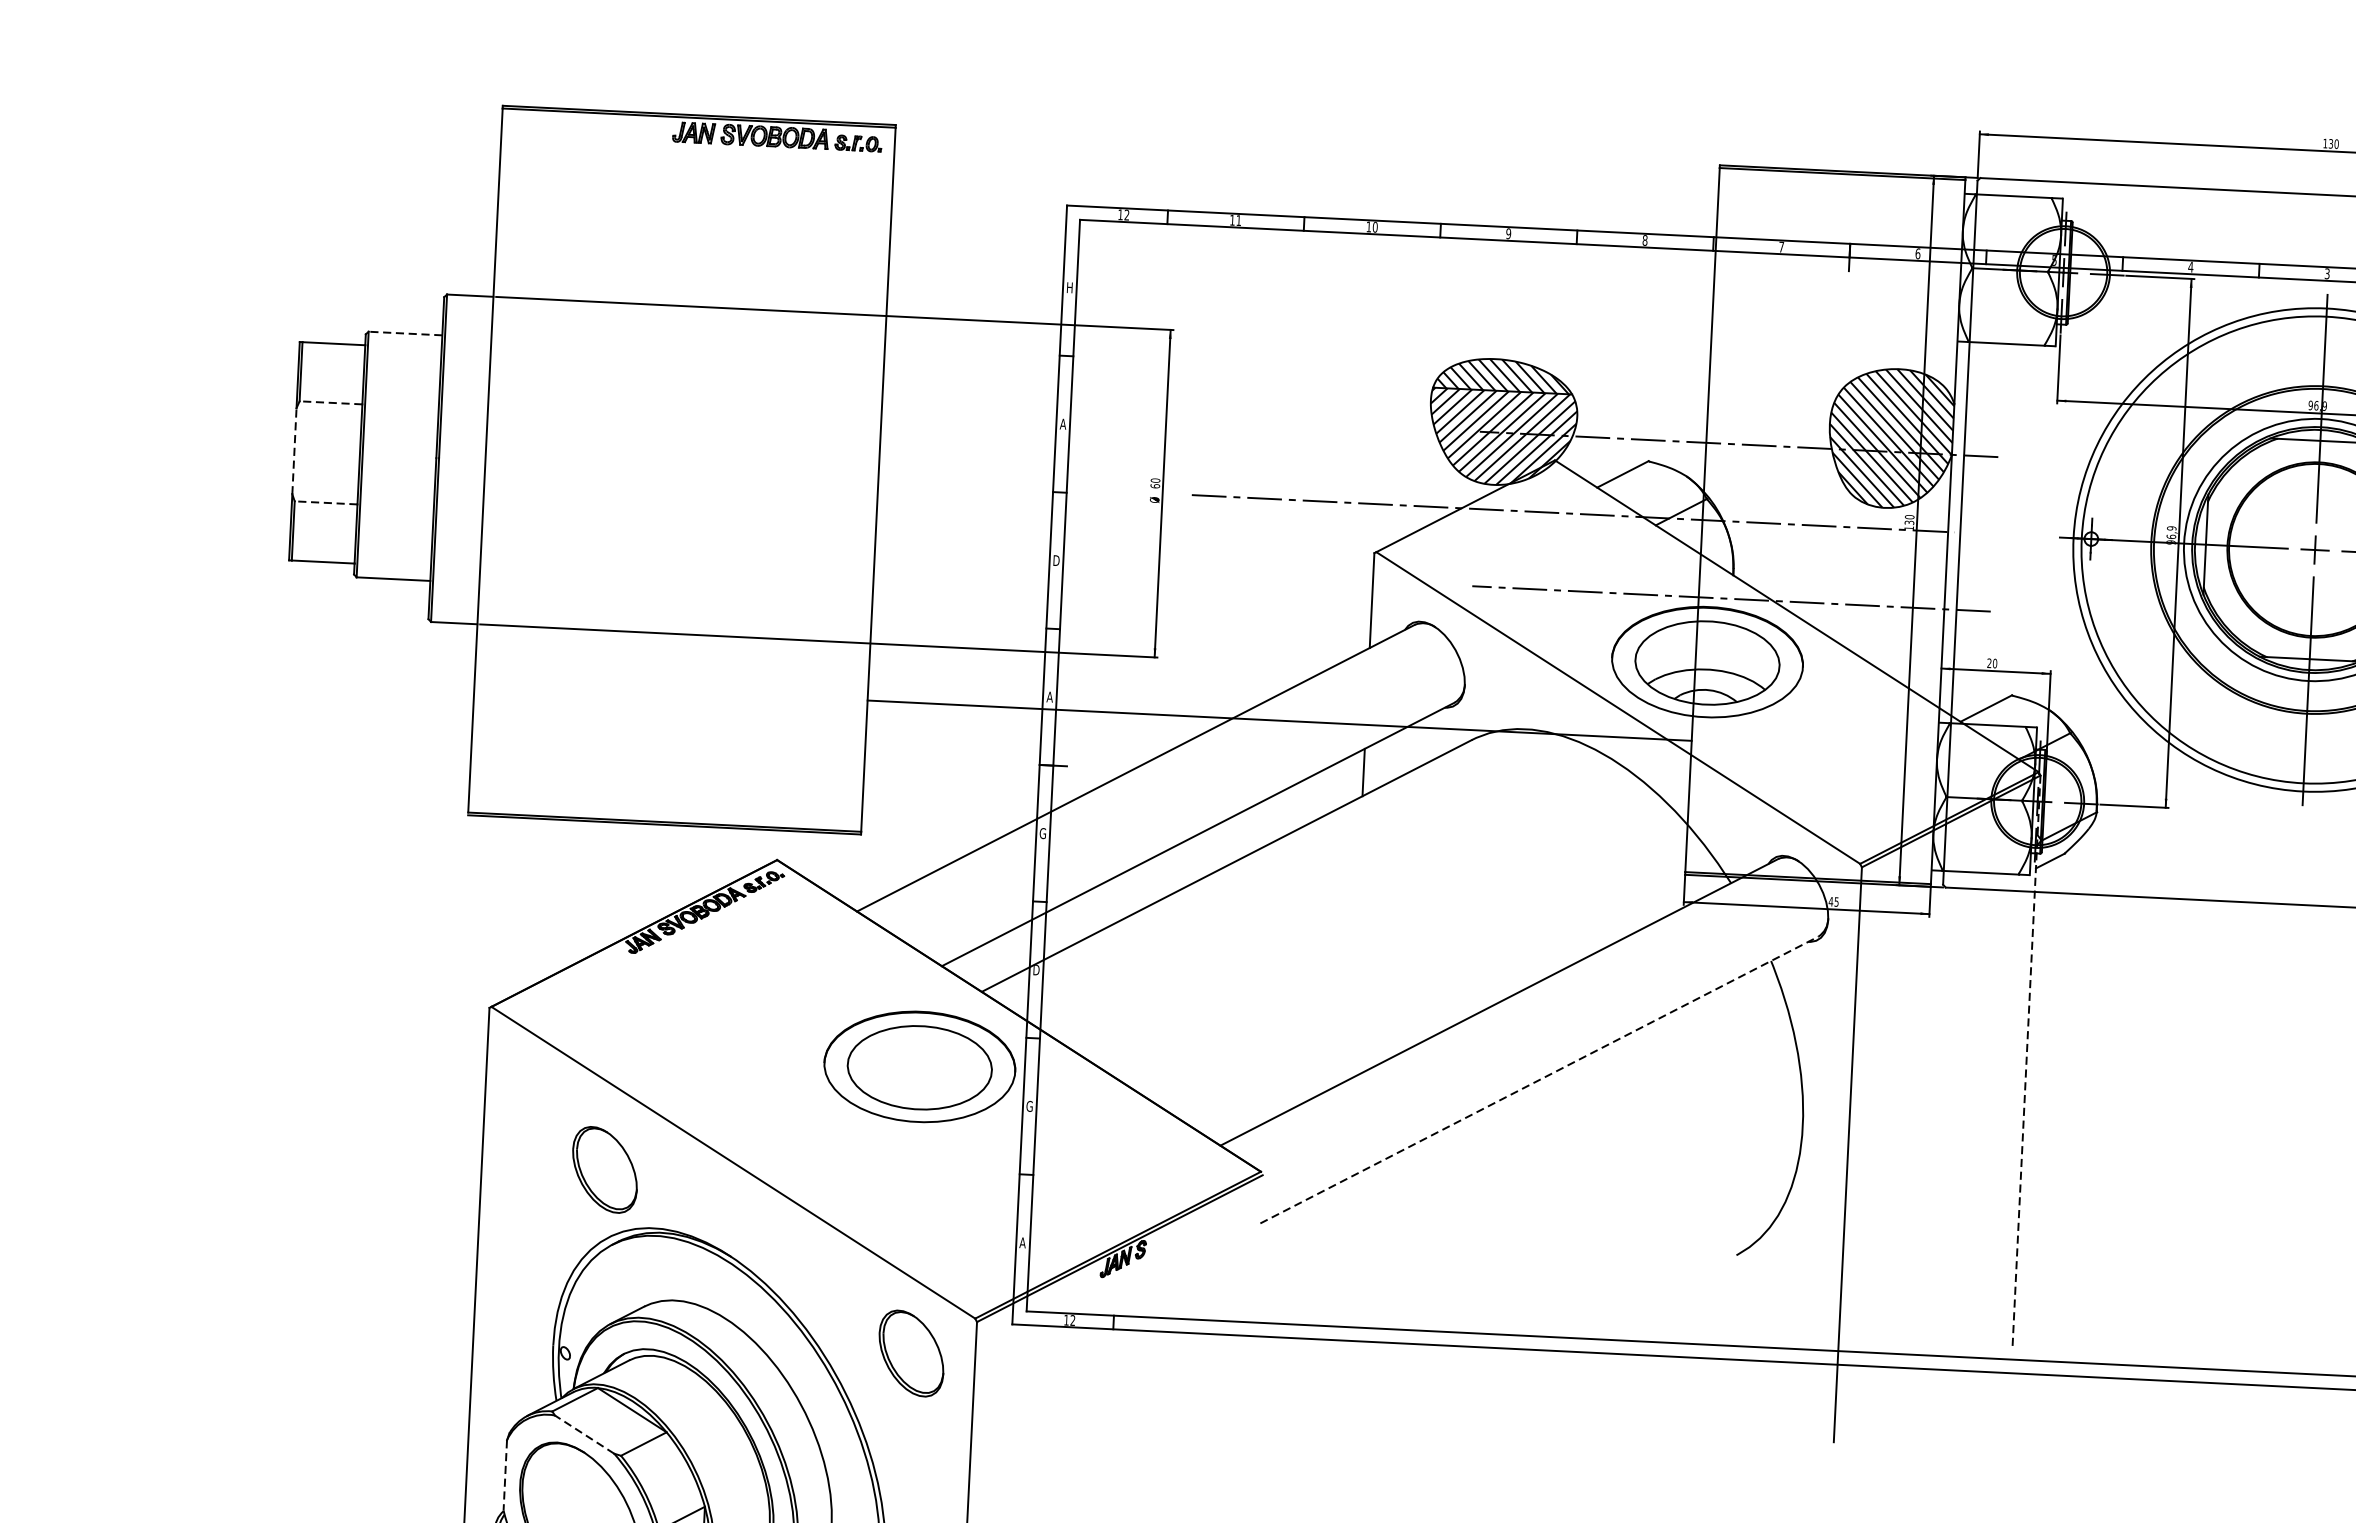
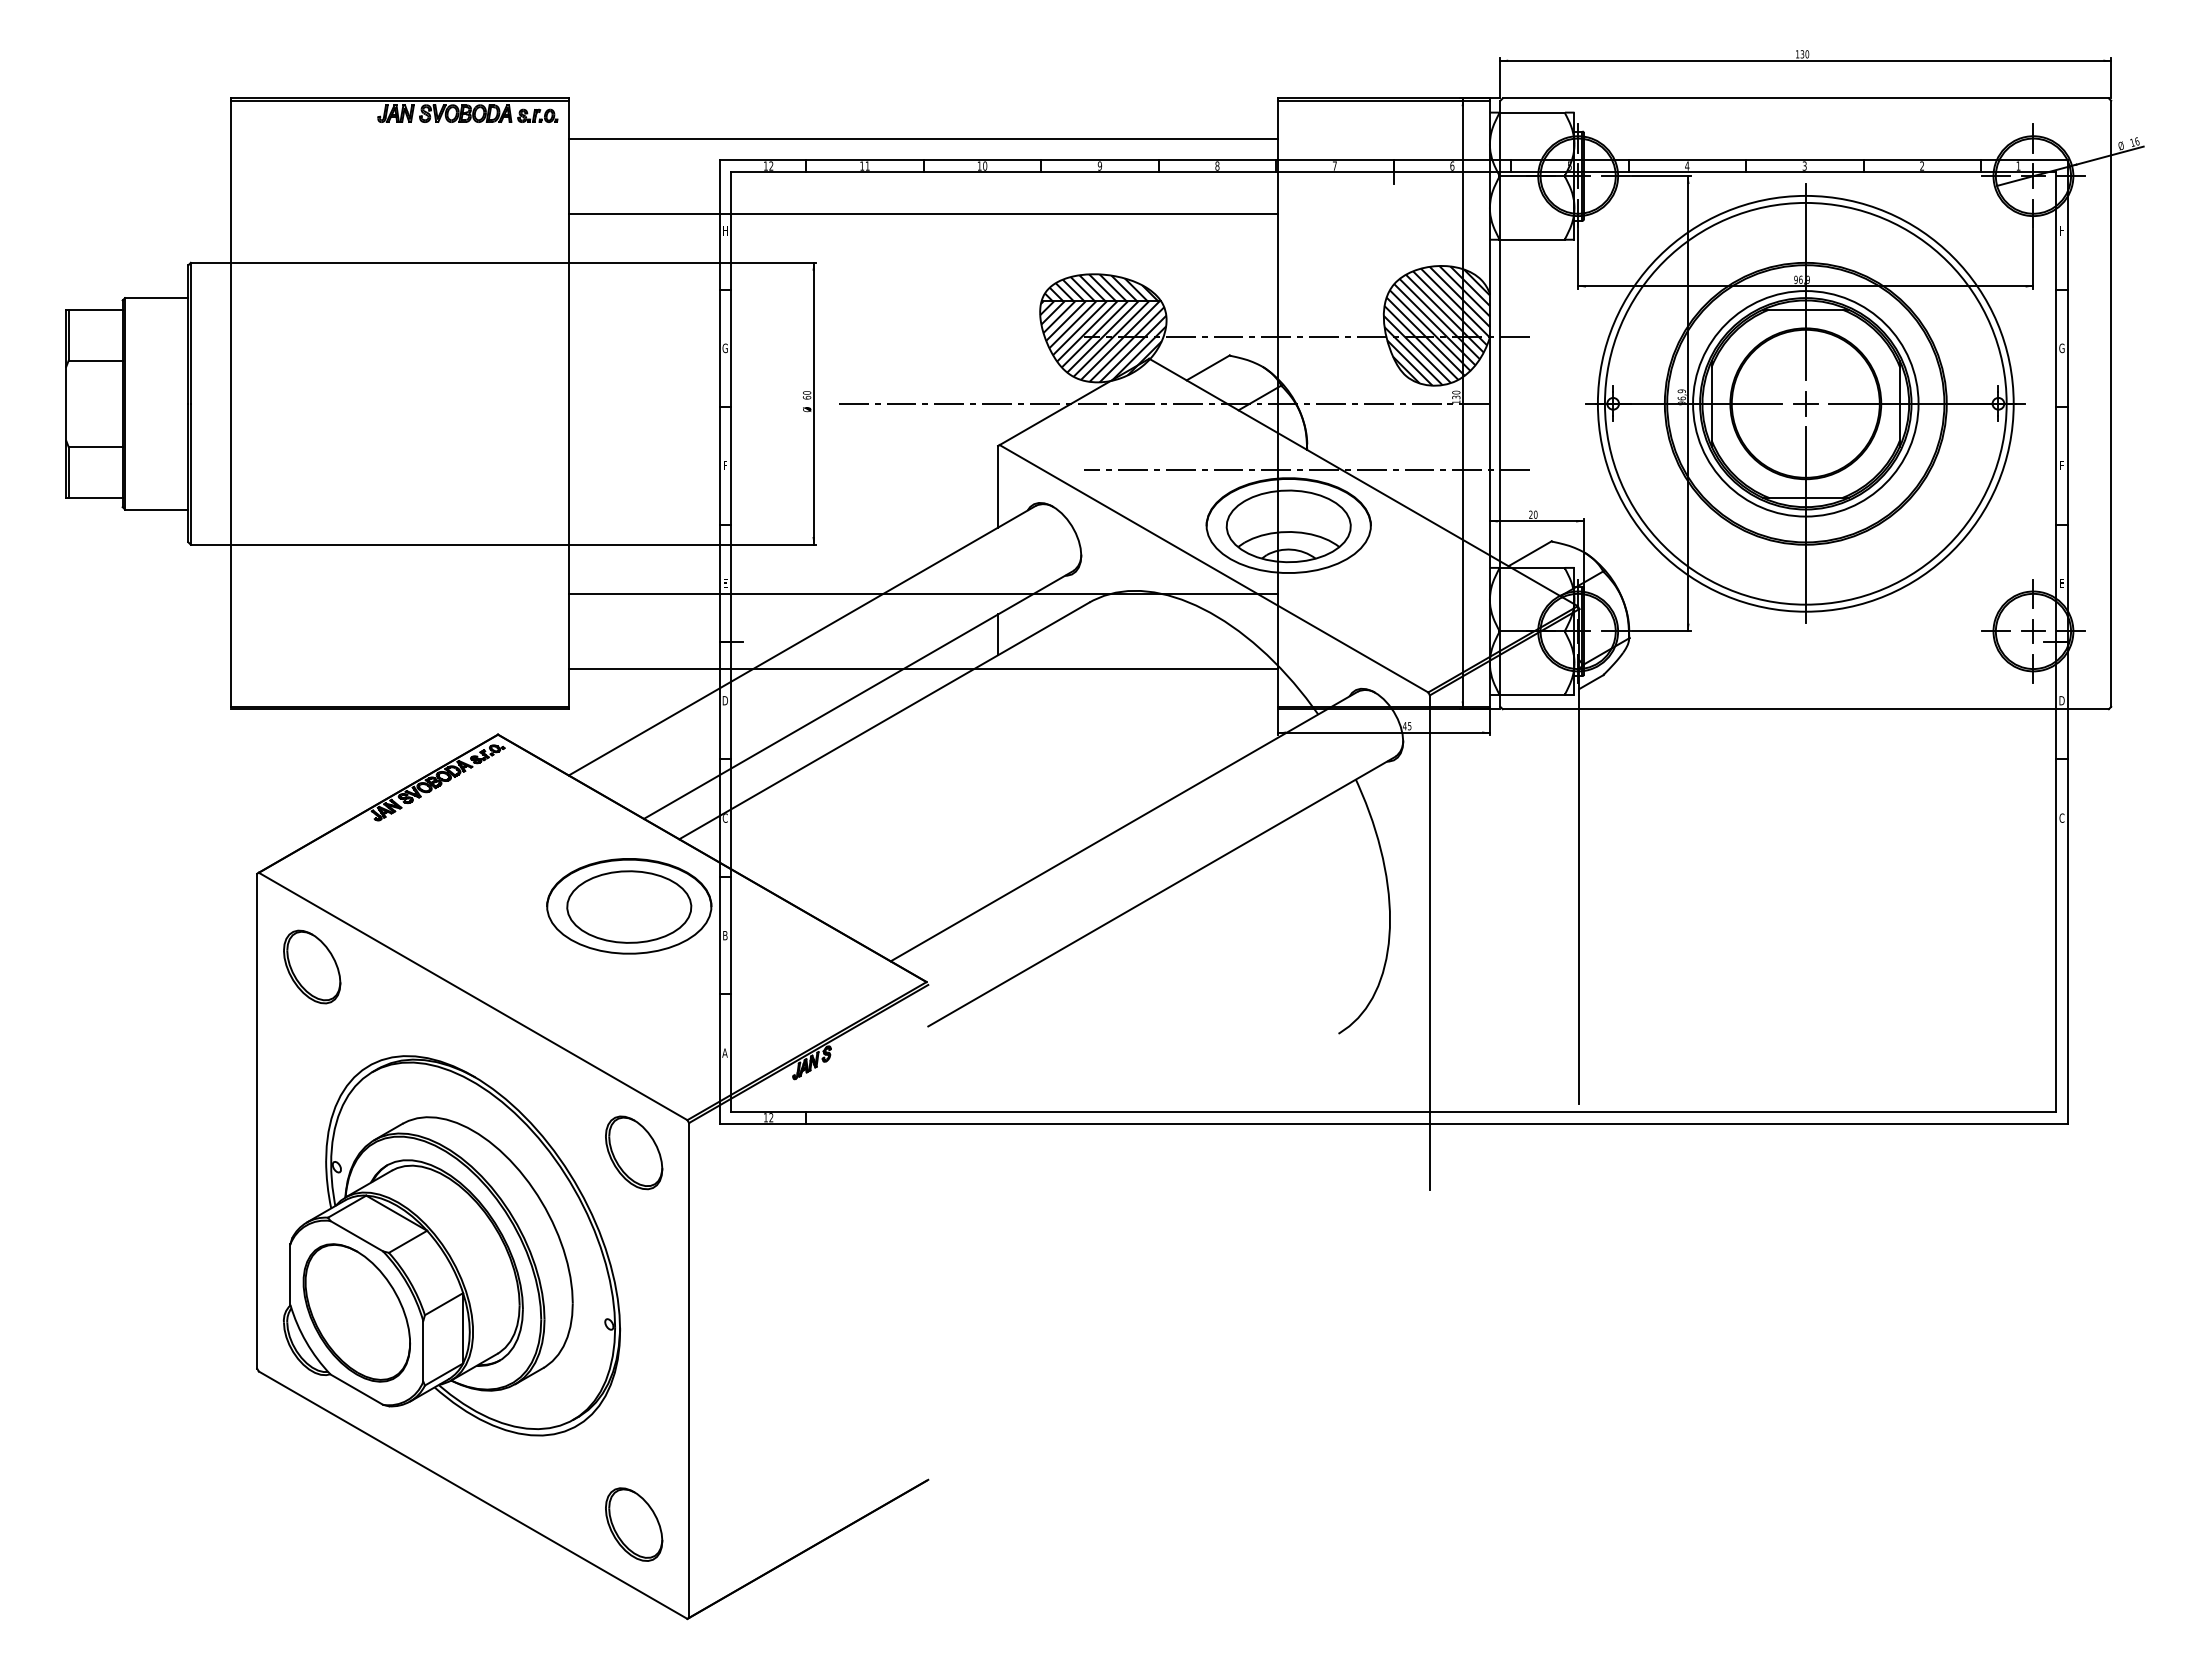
line: (1305, 191) -> (923, 138), added
line: (1300, 278) -> (923, 213), added
line: (405, 333) -> (156, 298), dashed -> solid
line: (330, 402) -> (95, 360), dashed -> solid
text: (1063, 424) -> (725, 348), A -> G
line: (294, 450) -> (66, 403), dashed -> solid
line: (325, 502) -> (95, 446), dashed -> solid
text: (1055, 560) -> (724, 465), D -> F
text: (1050, 696) -> (725, 582), A -> E
line: (1275, 808) -> (923, 669), added
text: (1042, 833) -> (724, 700), G -> D
text: (1035, 969) -> (724, 817), D -> C
line: (2026, 1064) -> (1579, 857), dashed -> solid
line: (1538, 1079) -> (1161, 891), dashed -> solid
text: (1028, 1106) -> (724, 935), G -> B
part: (605, 1169) -> (312, 966), moved
line: (584, 1433) -> (356, 1235), dashed -> solid
line: (505, 1476) -> (290, 1275), dashed -> solid

